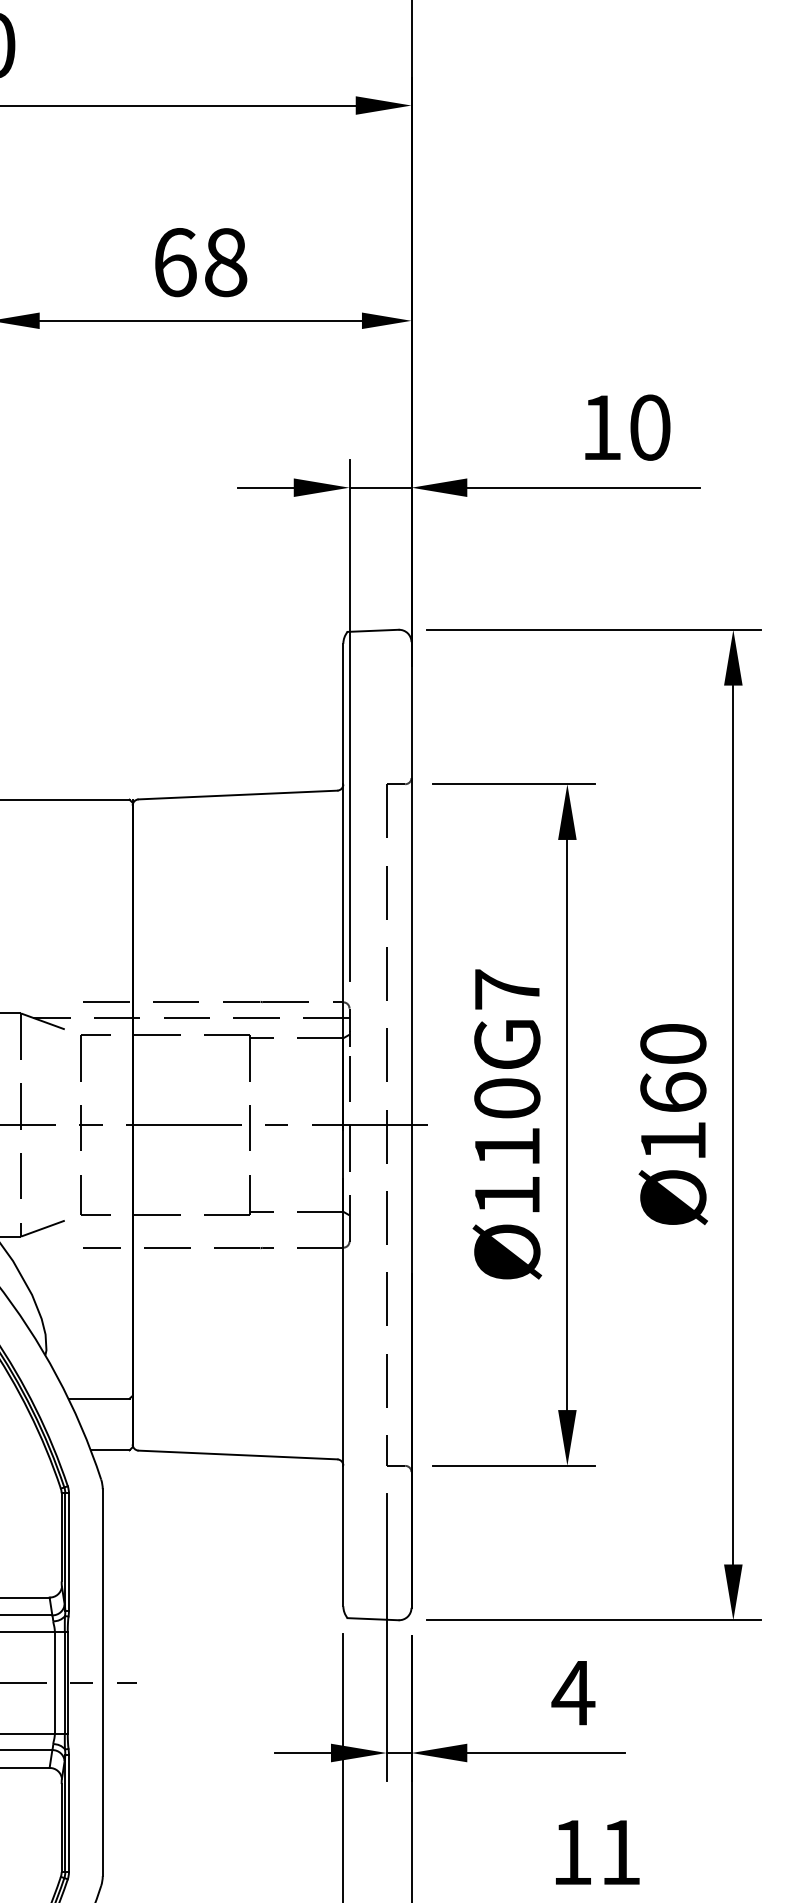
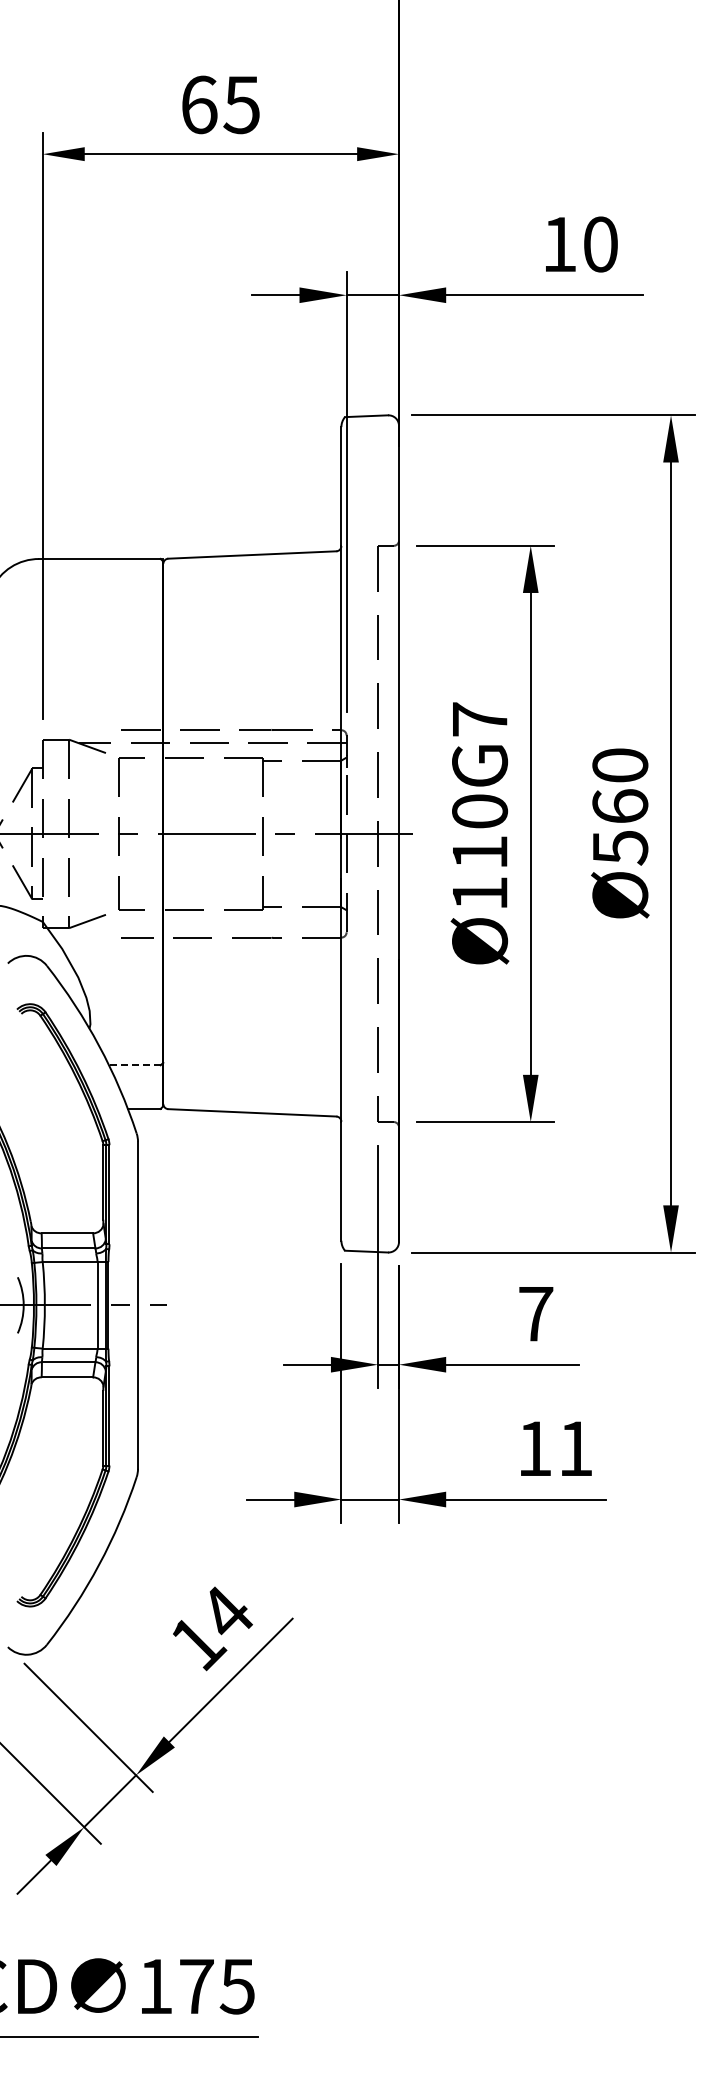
text: (225, 262) -> (241, 104), 68 -> 65
text: (673, 1142) -> (620, 848), Ø160 -> Ø560
line: (99, 1398) -> (135, 1065), solid -> dashed
text: (572, 1693) -> (535, 1314), 4 -> 7

